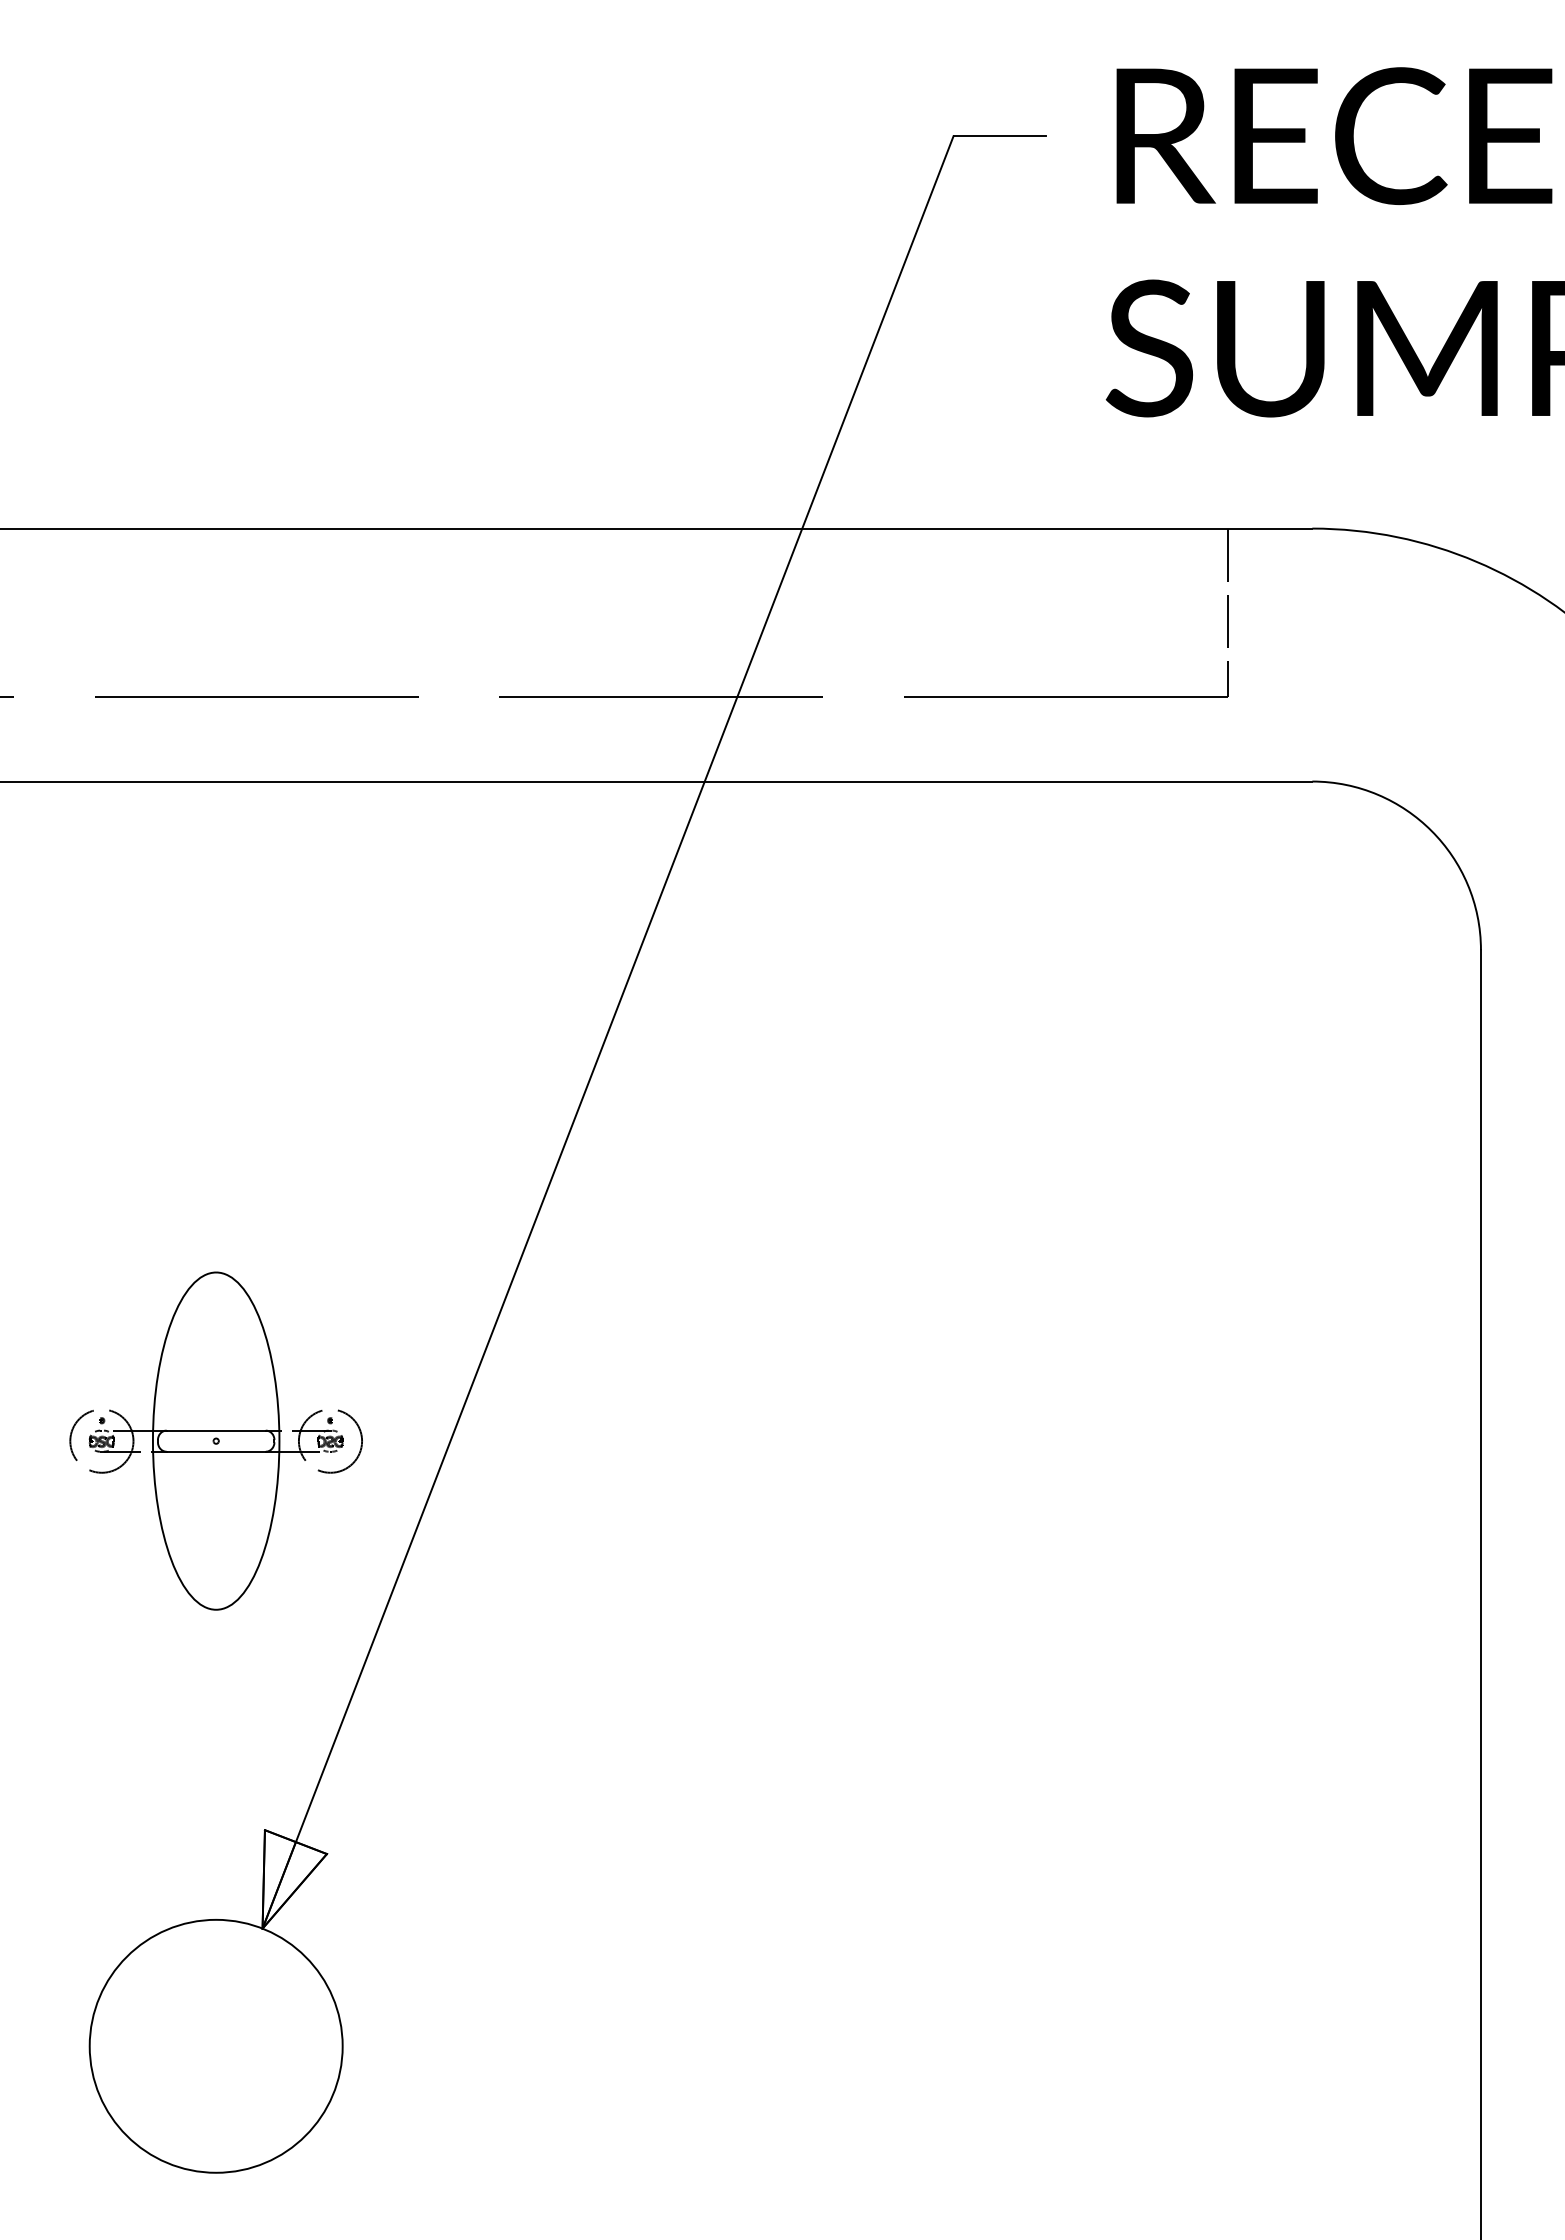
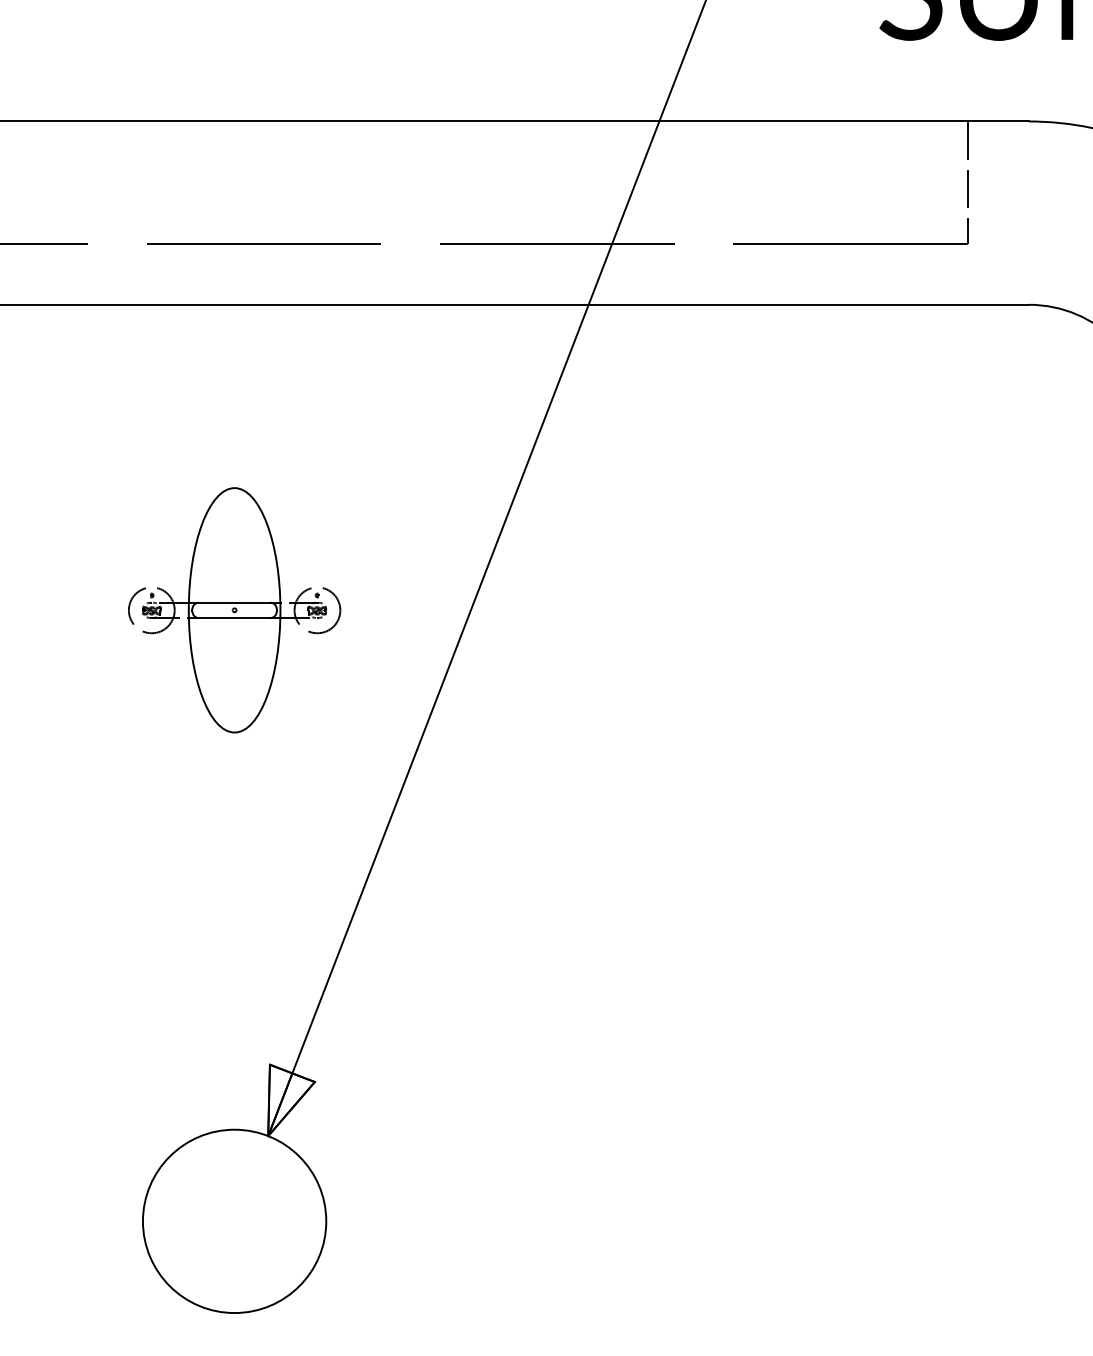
part: (215, 1440) -> (234, 609), moved

